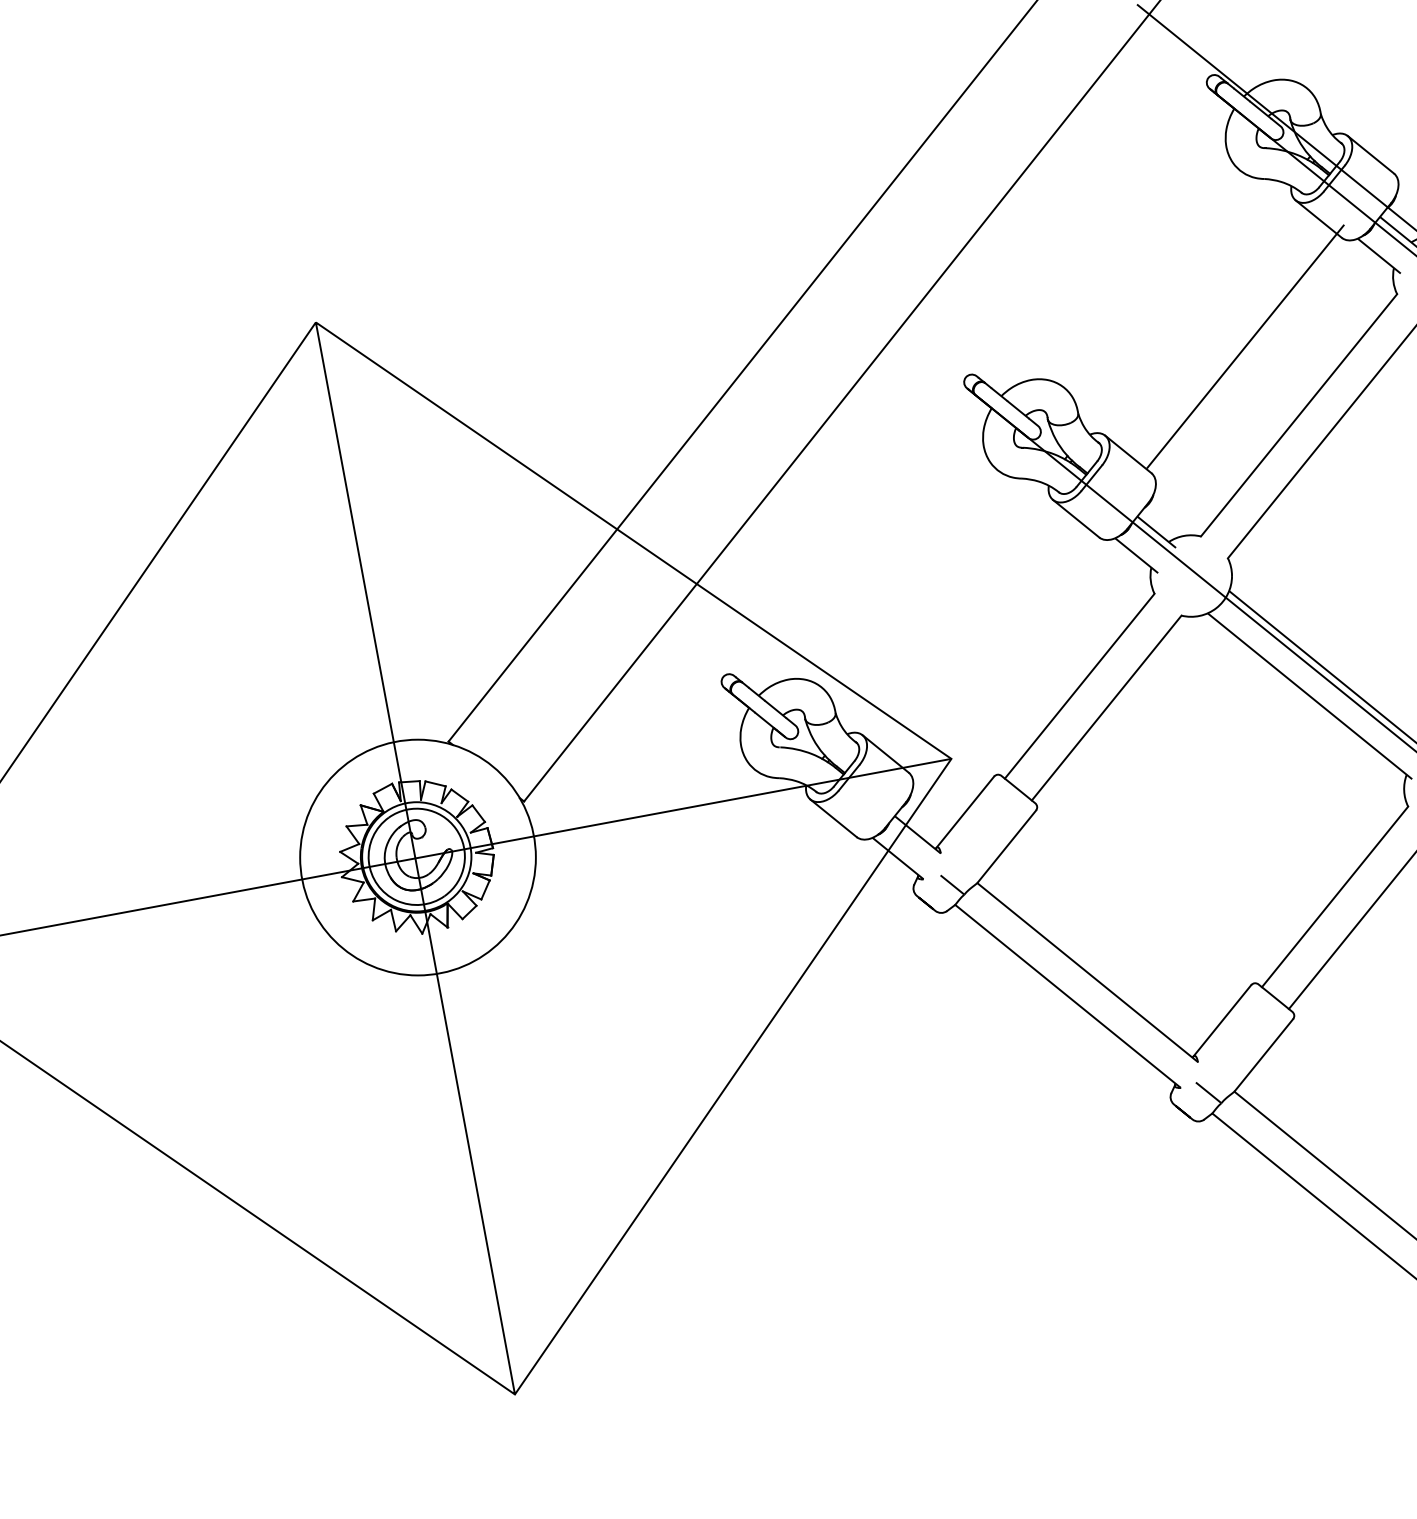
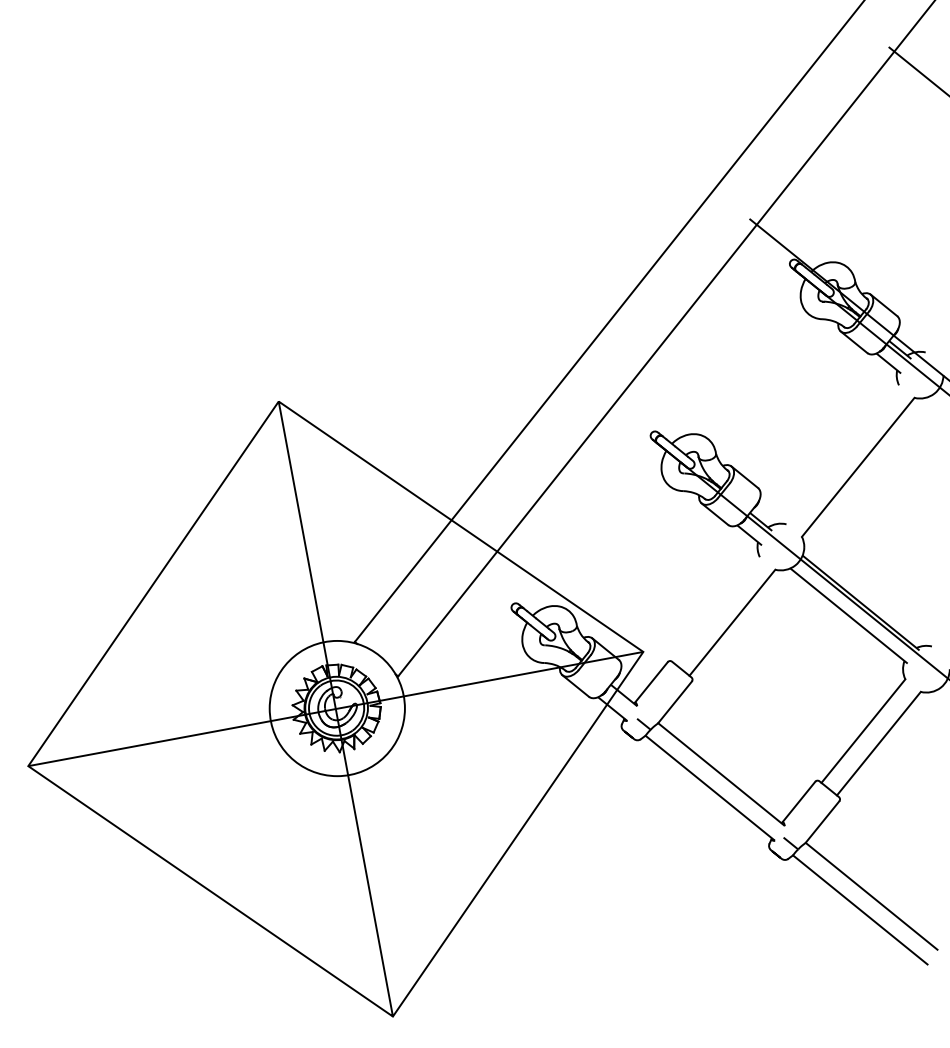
line: (1244, 345) -> (811, 414), removed
line: (1298, 414) -> (842, 454), removed
line: (1078, 686) -> (716, 610), removed

